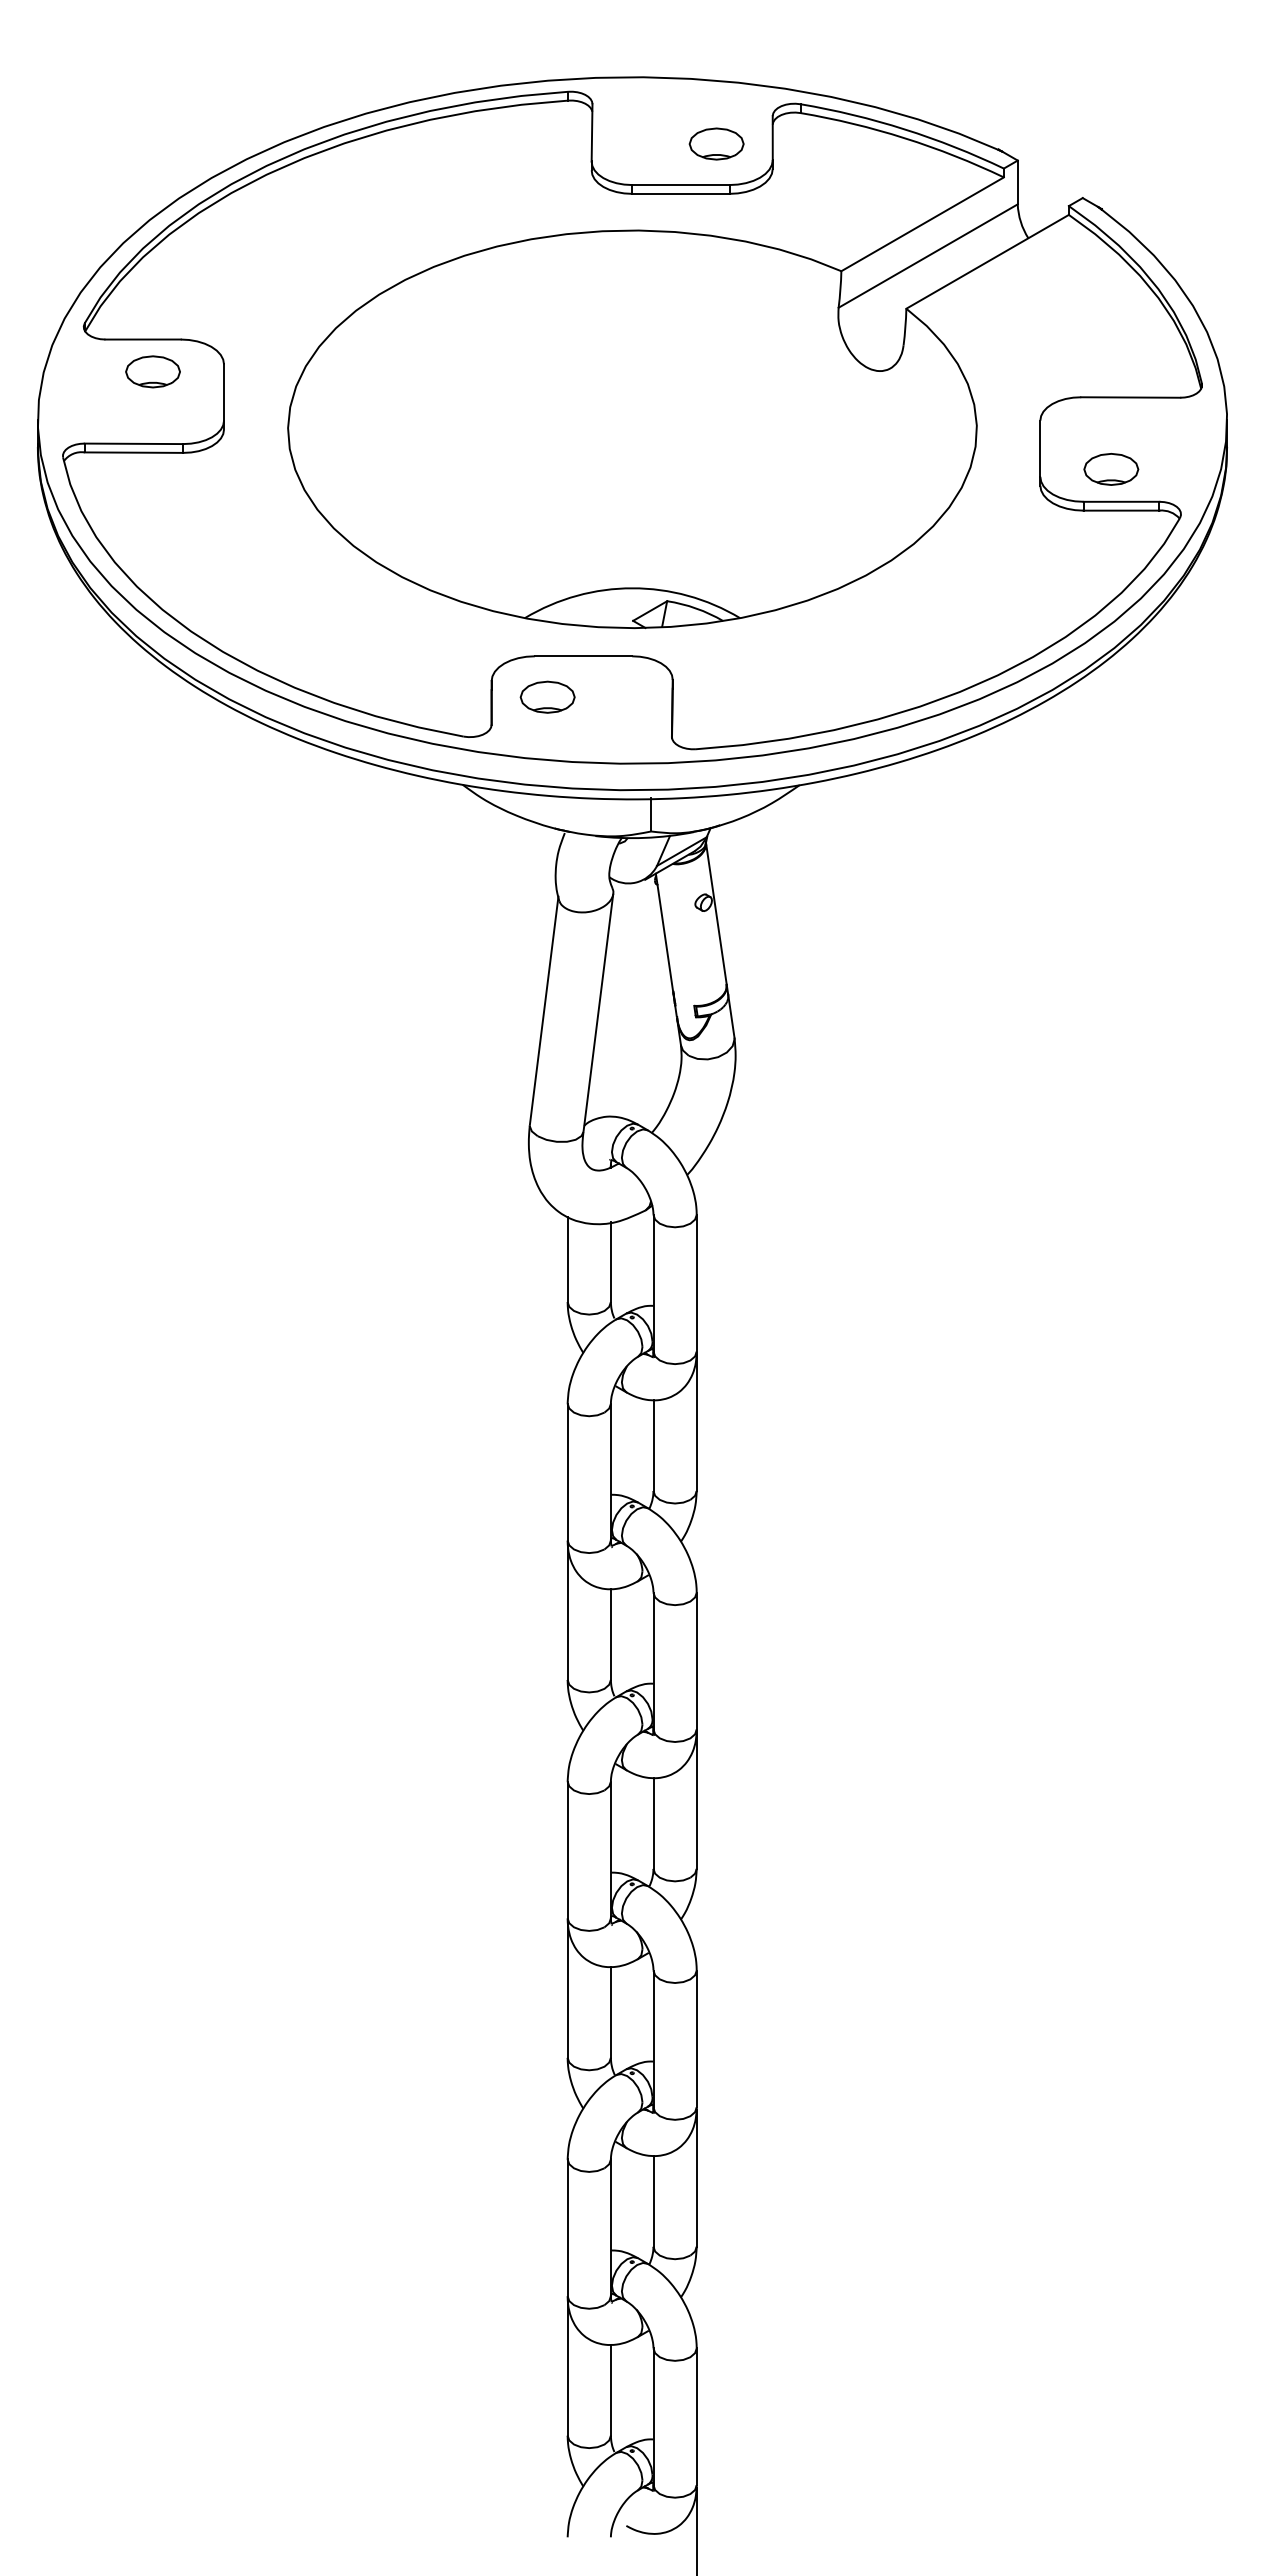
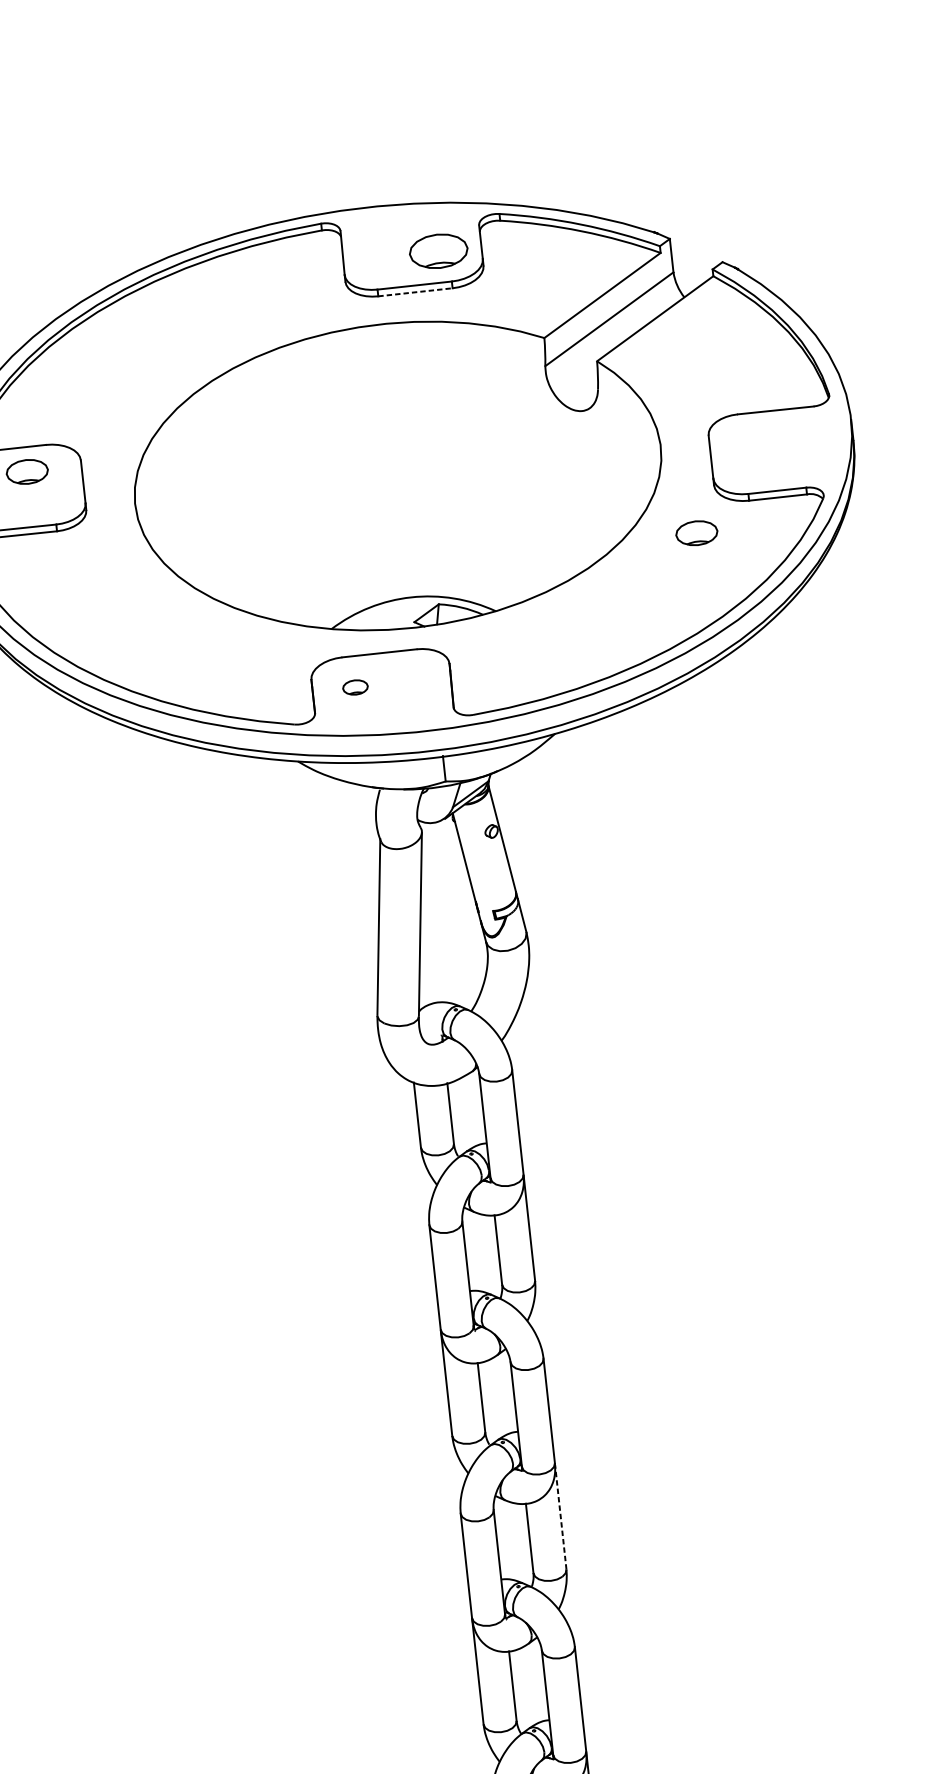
part: (716, 143) -> (438, 250), size x1.4
line: (680, 193) -> (415, 292), solid -> dashed
part: (1111, 469) -> (696, 533), moved
part: (547, 696) -> (355, 687), size x0.6
line: (696, 1799) -> (560, 1516), solid -> dashed

